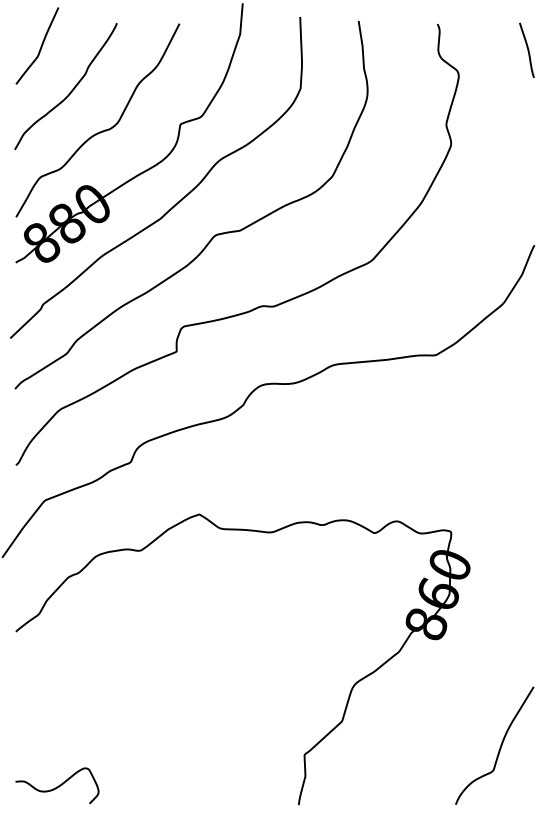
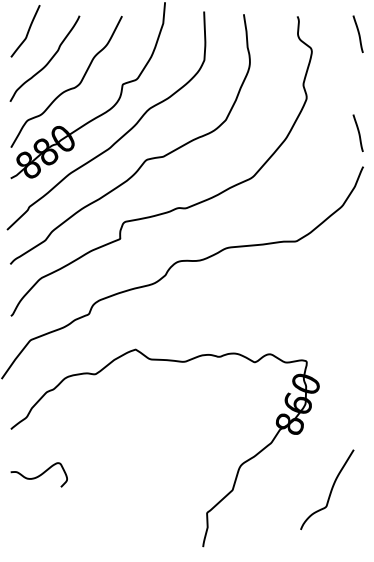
curve: (525, 193) -> (357, 131), added
curve: (499, 746) -> (330, 490), moved
curve: (57, 785) -> (39, 474), moved

